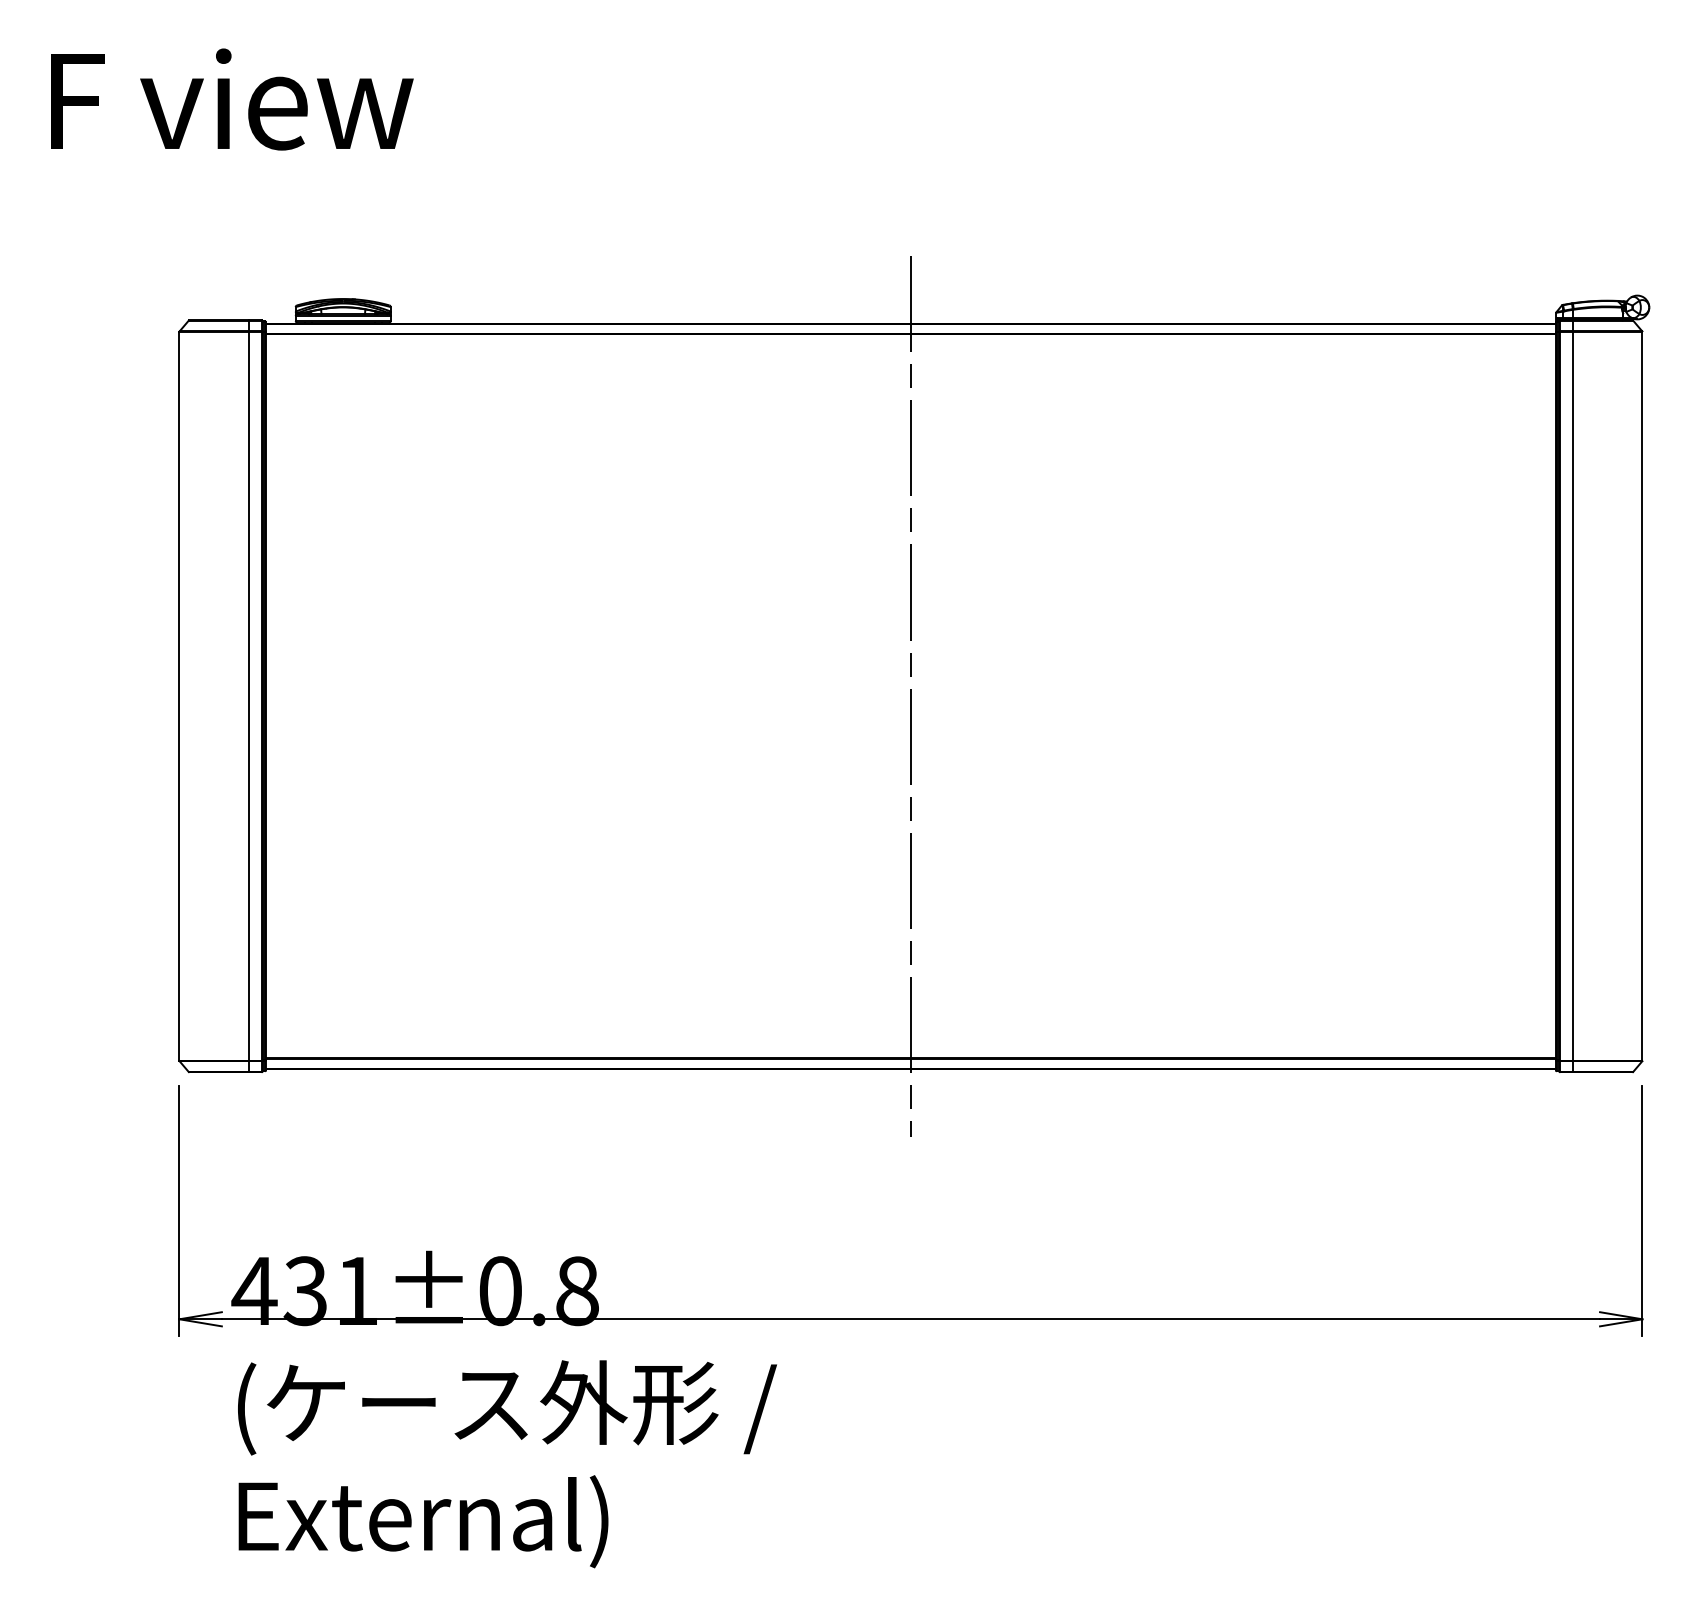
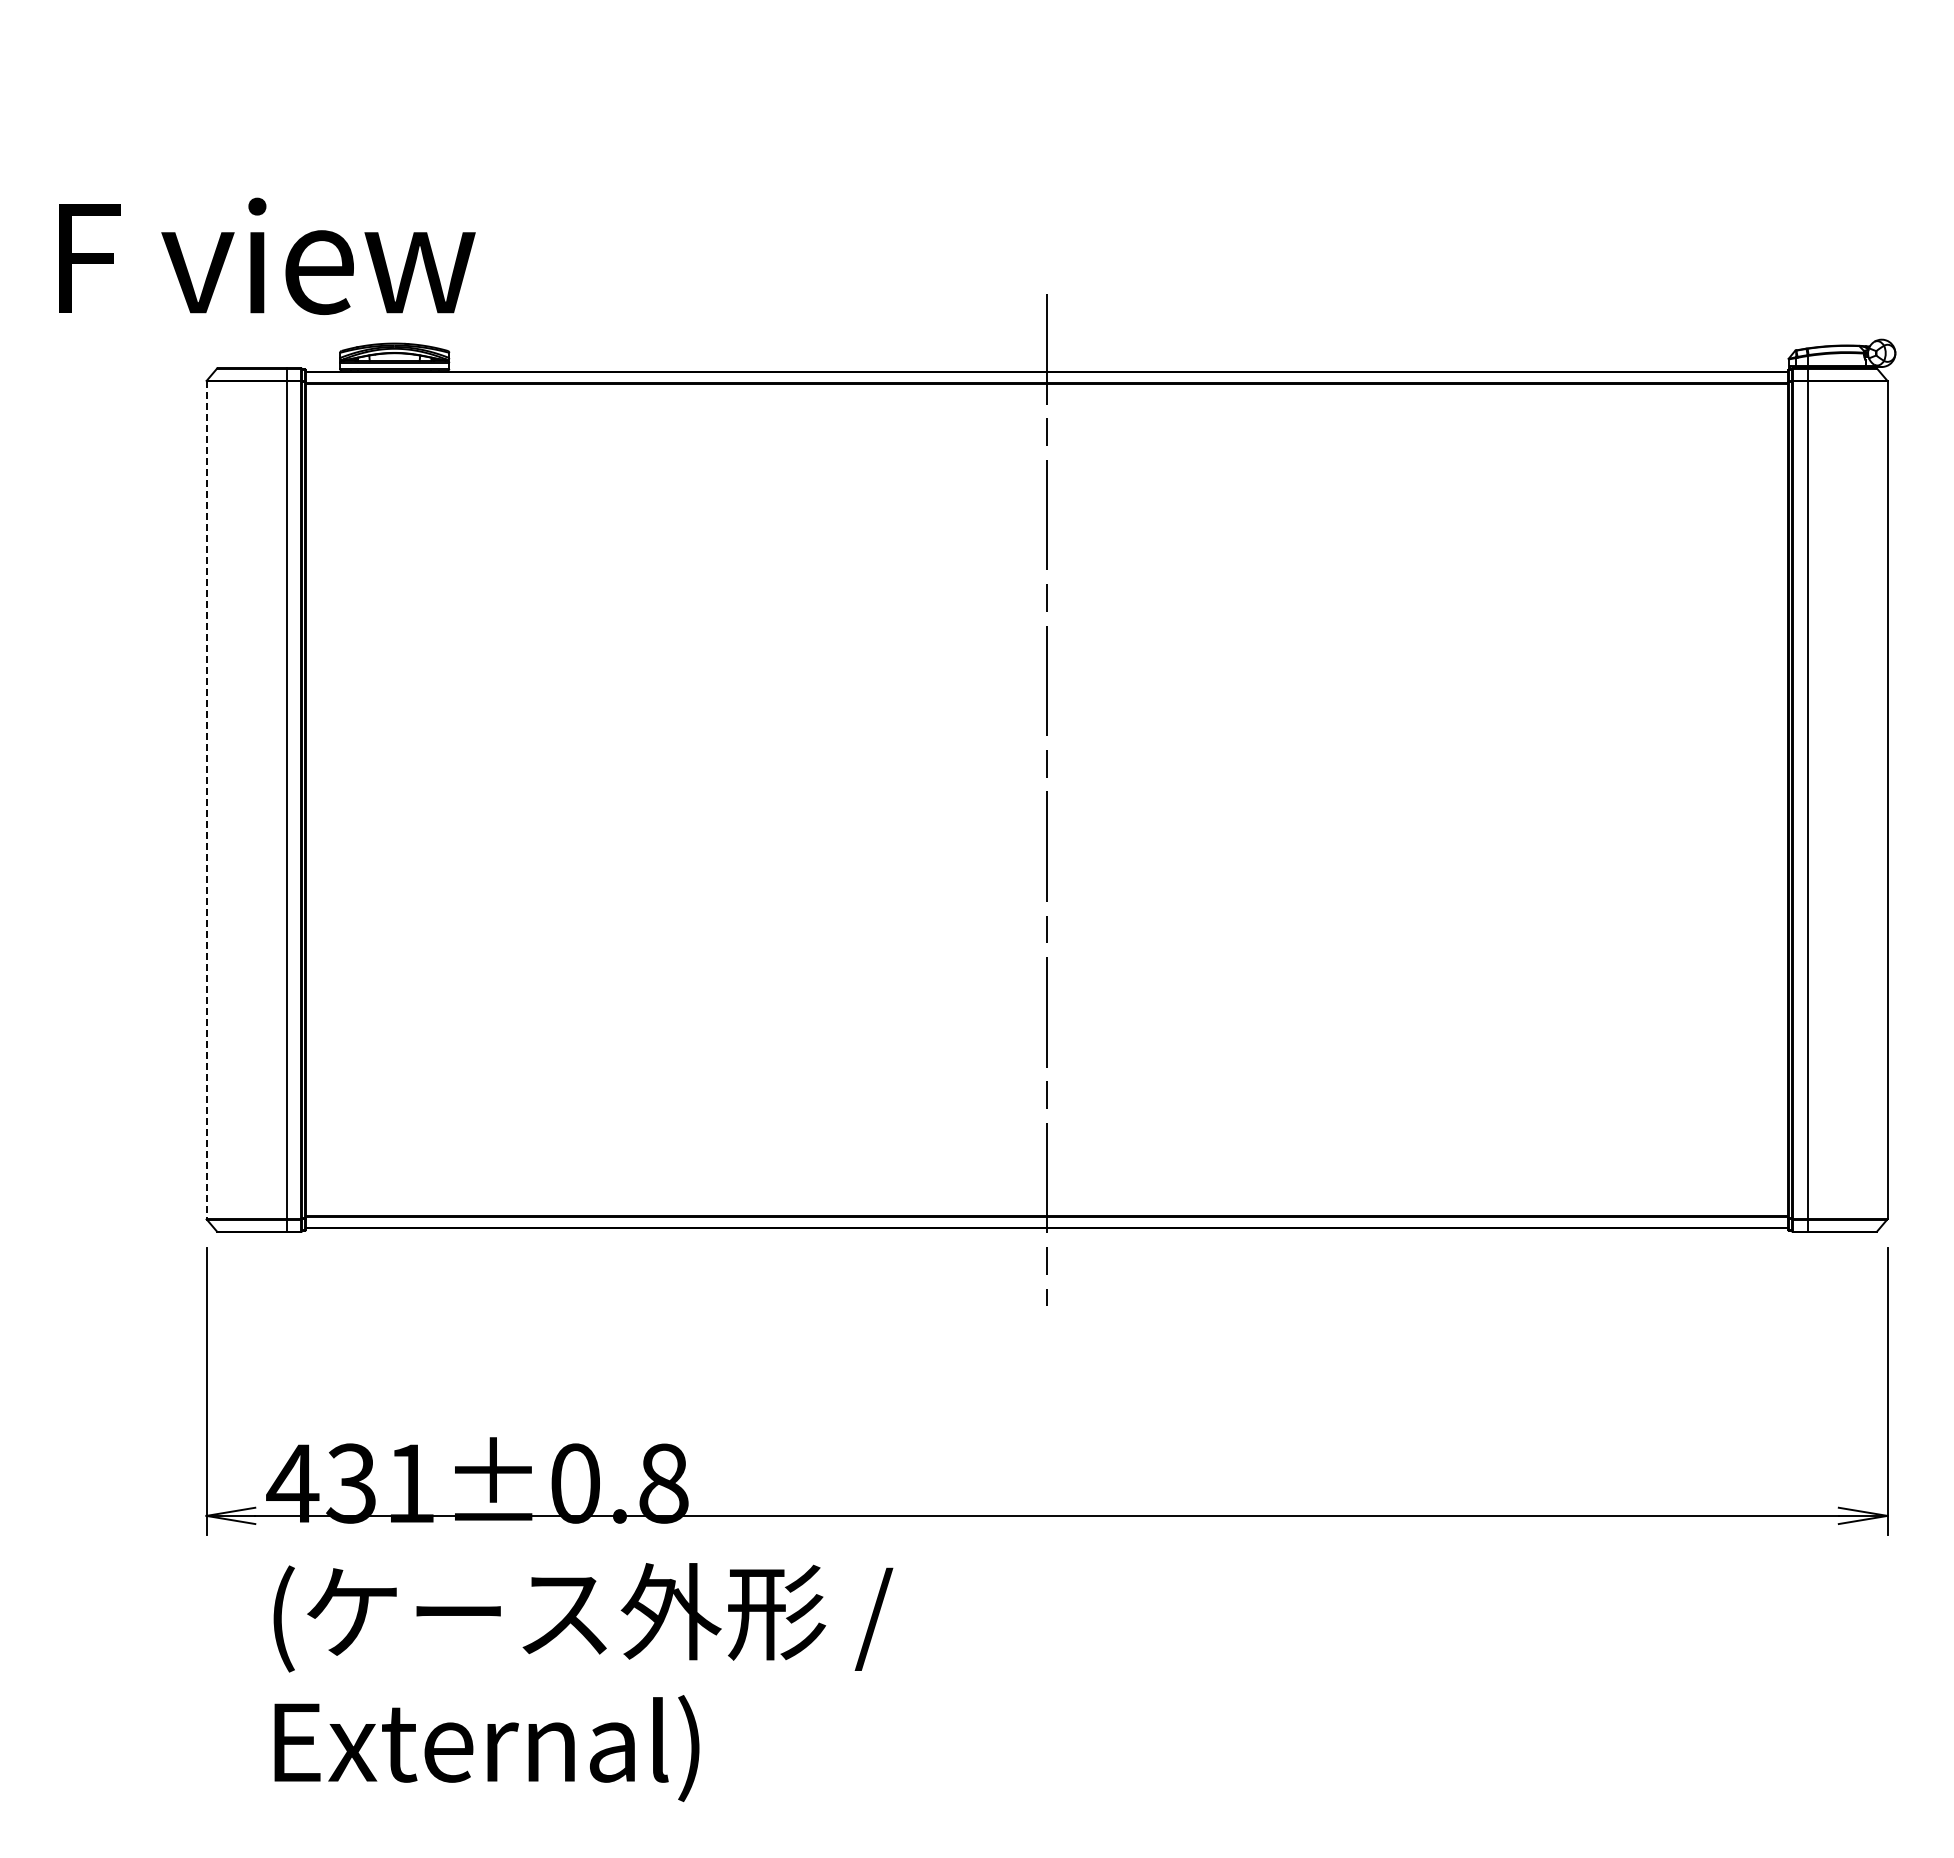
text: (232, 98) -> (267, 255), moved
line: (179, 696) -> (206, 800), solid -> dashed

